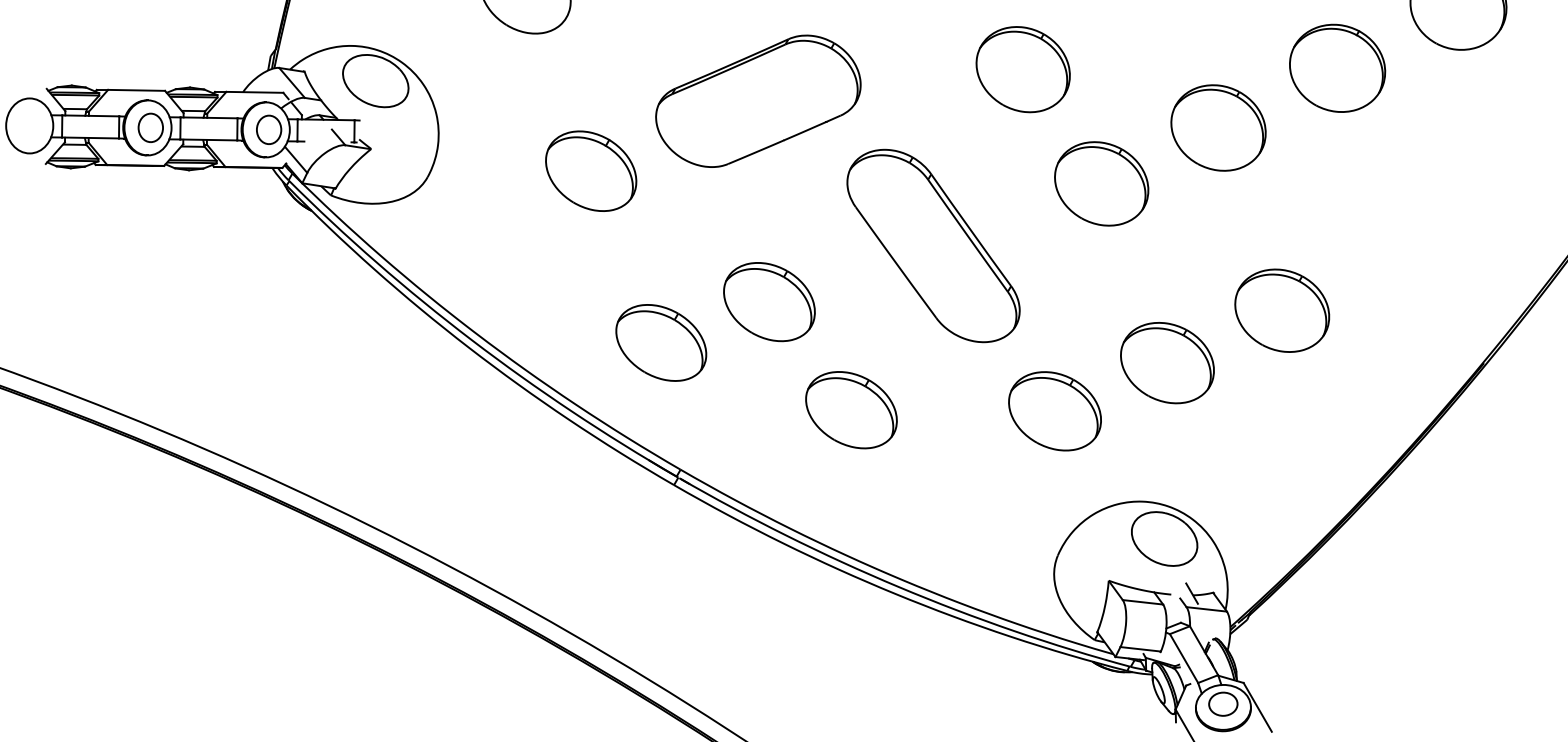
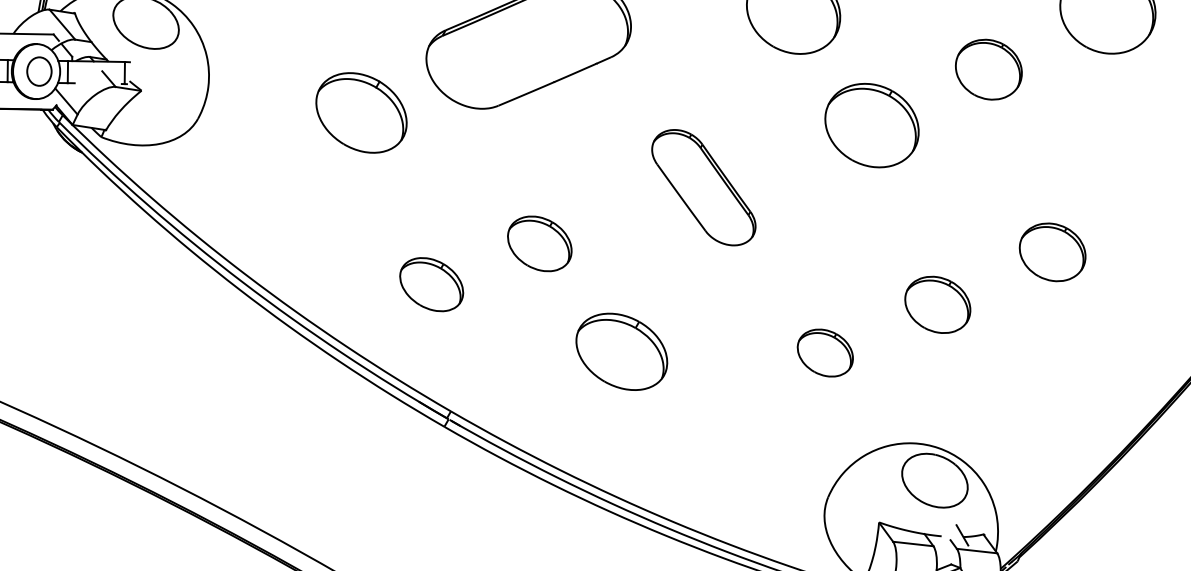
part: (1218, 127) -> (988, 69), size x0.7
part: (933, 245) -> (703, 187), size x0.6
part: (769, 302) -> (539, 244), size x0.7
part: (1282, 310) -> (1052, 252), size x0.7
part: (661, 342) -> (431, 284), size x0.7
part: (1167, 363) -> (937, 305), size x0.7
part: (1054, 411) -> (824, 353), size x0.6

